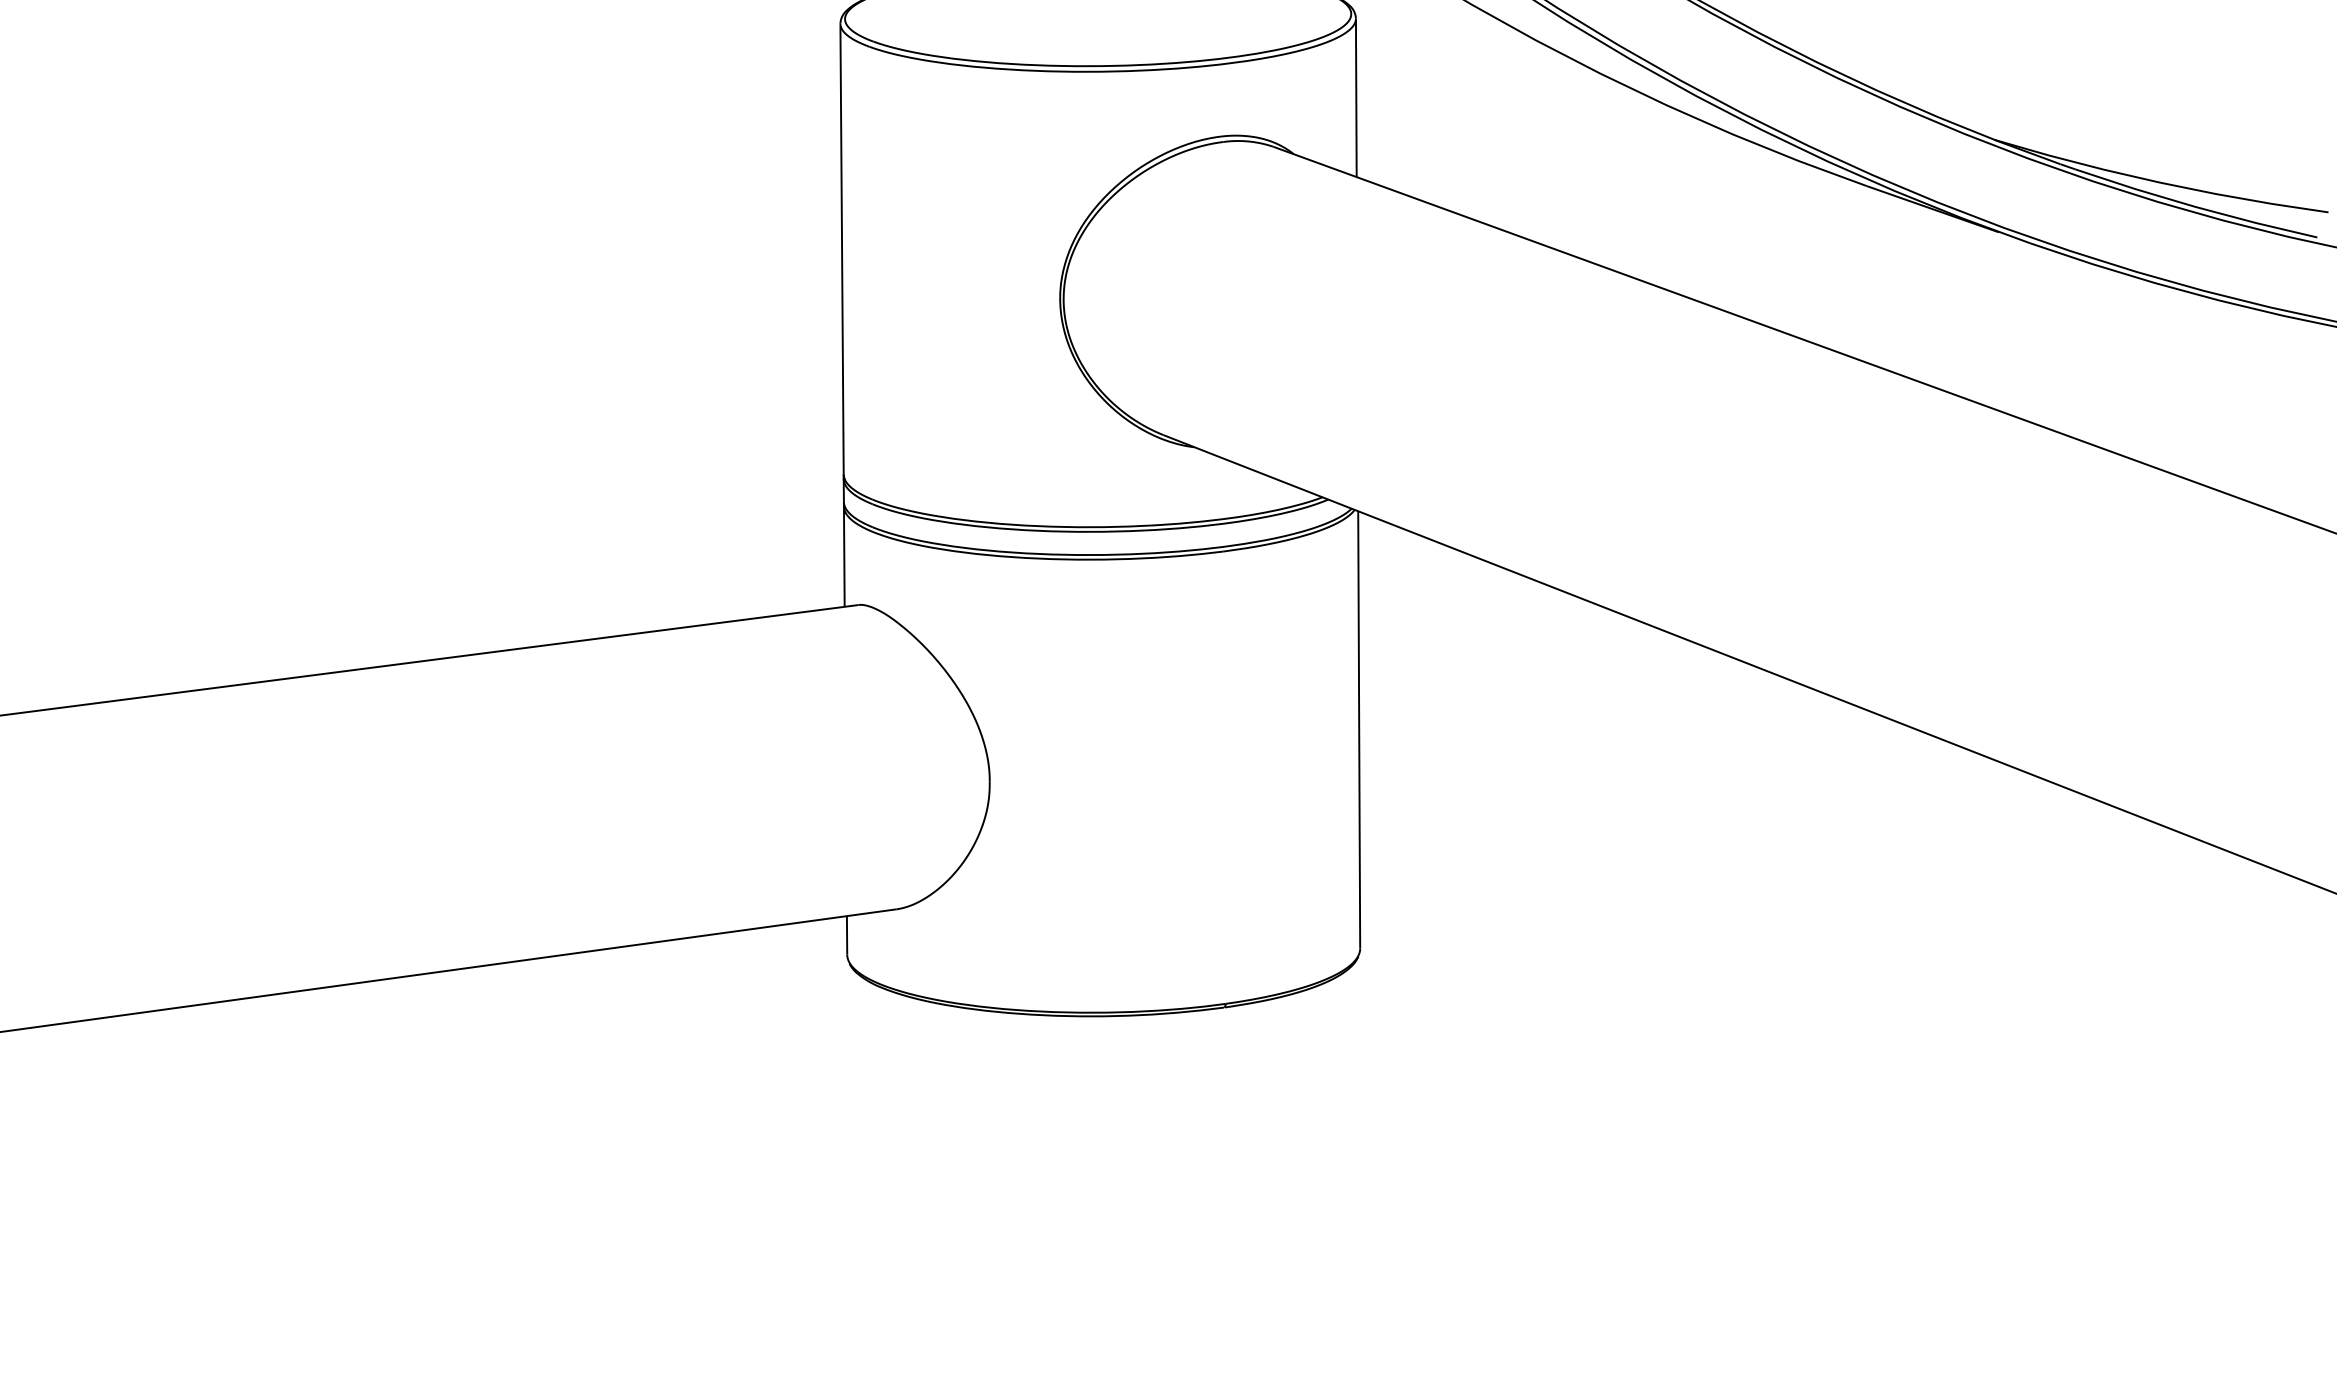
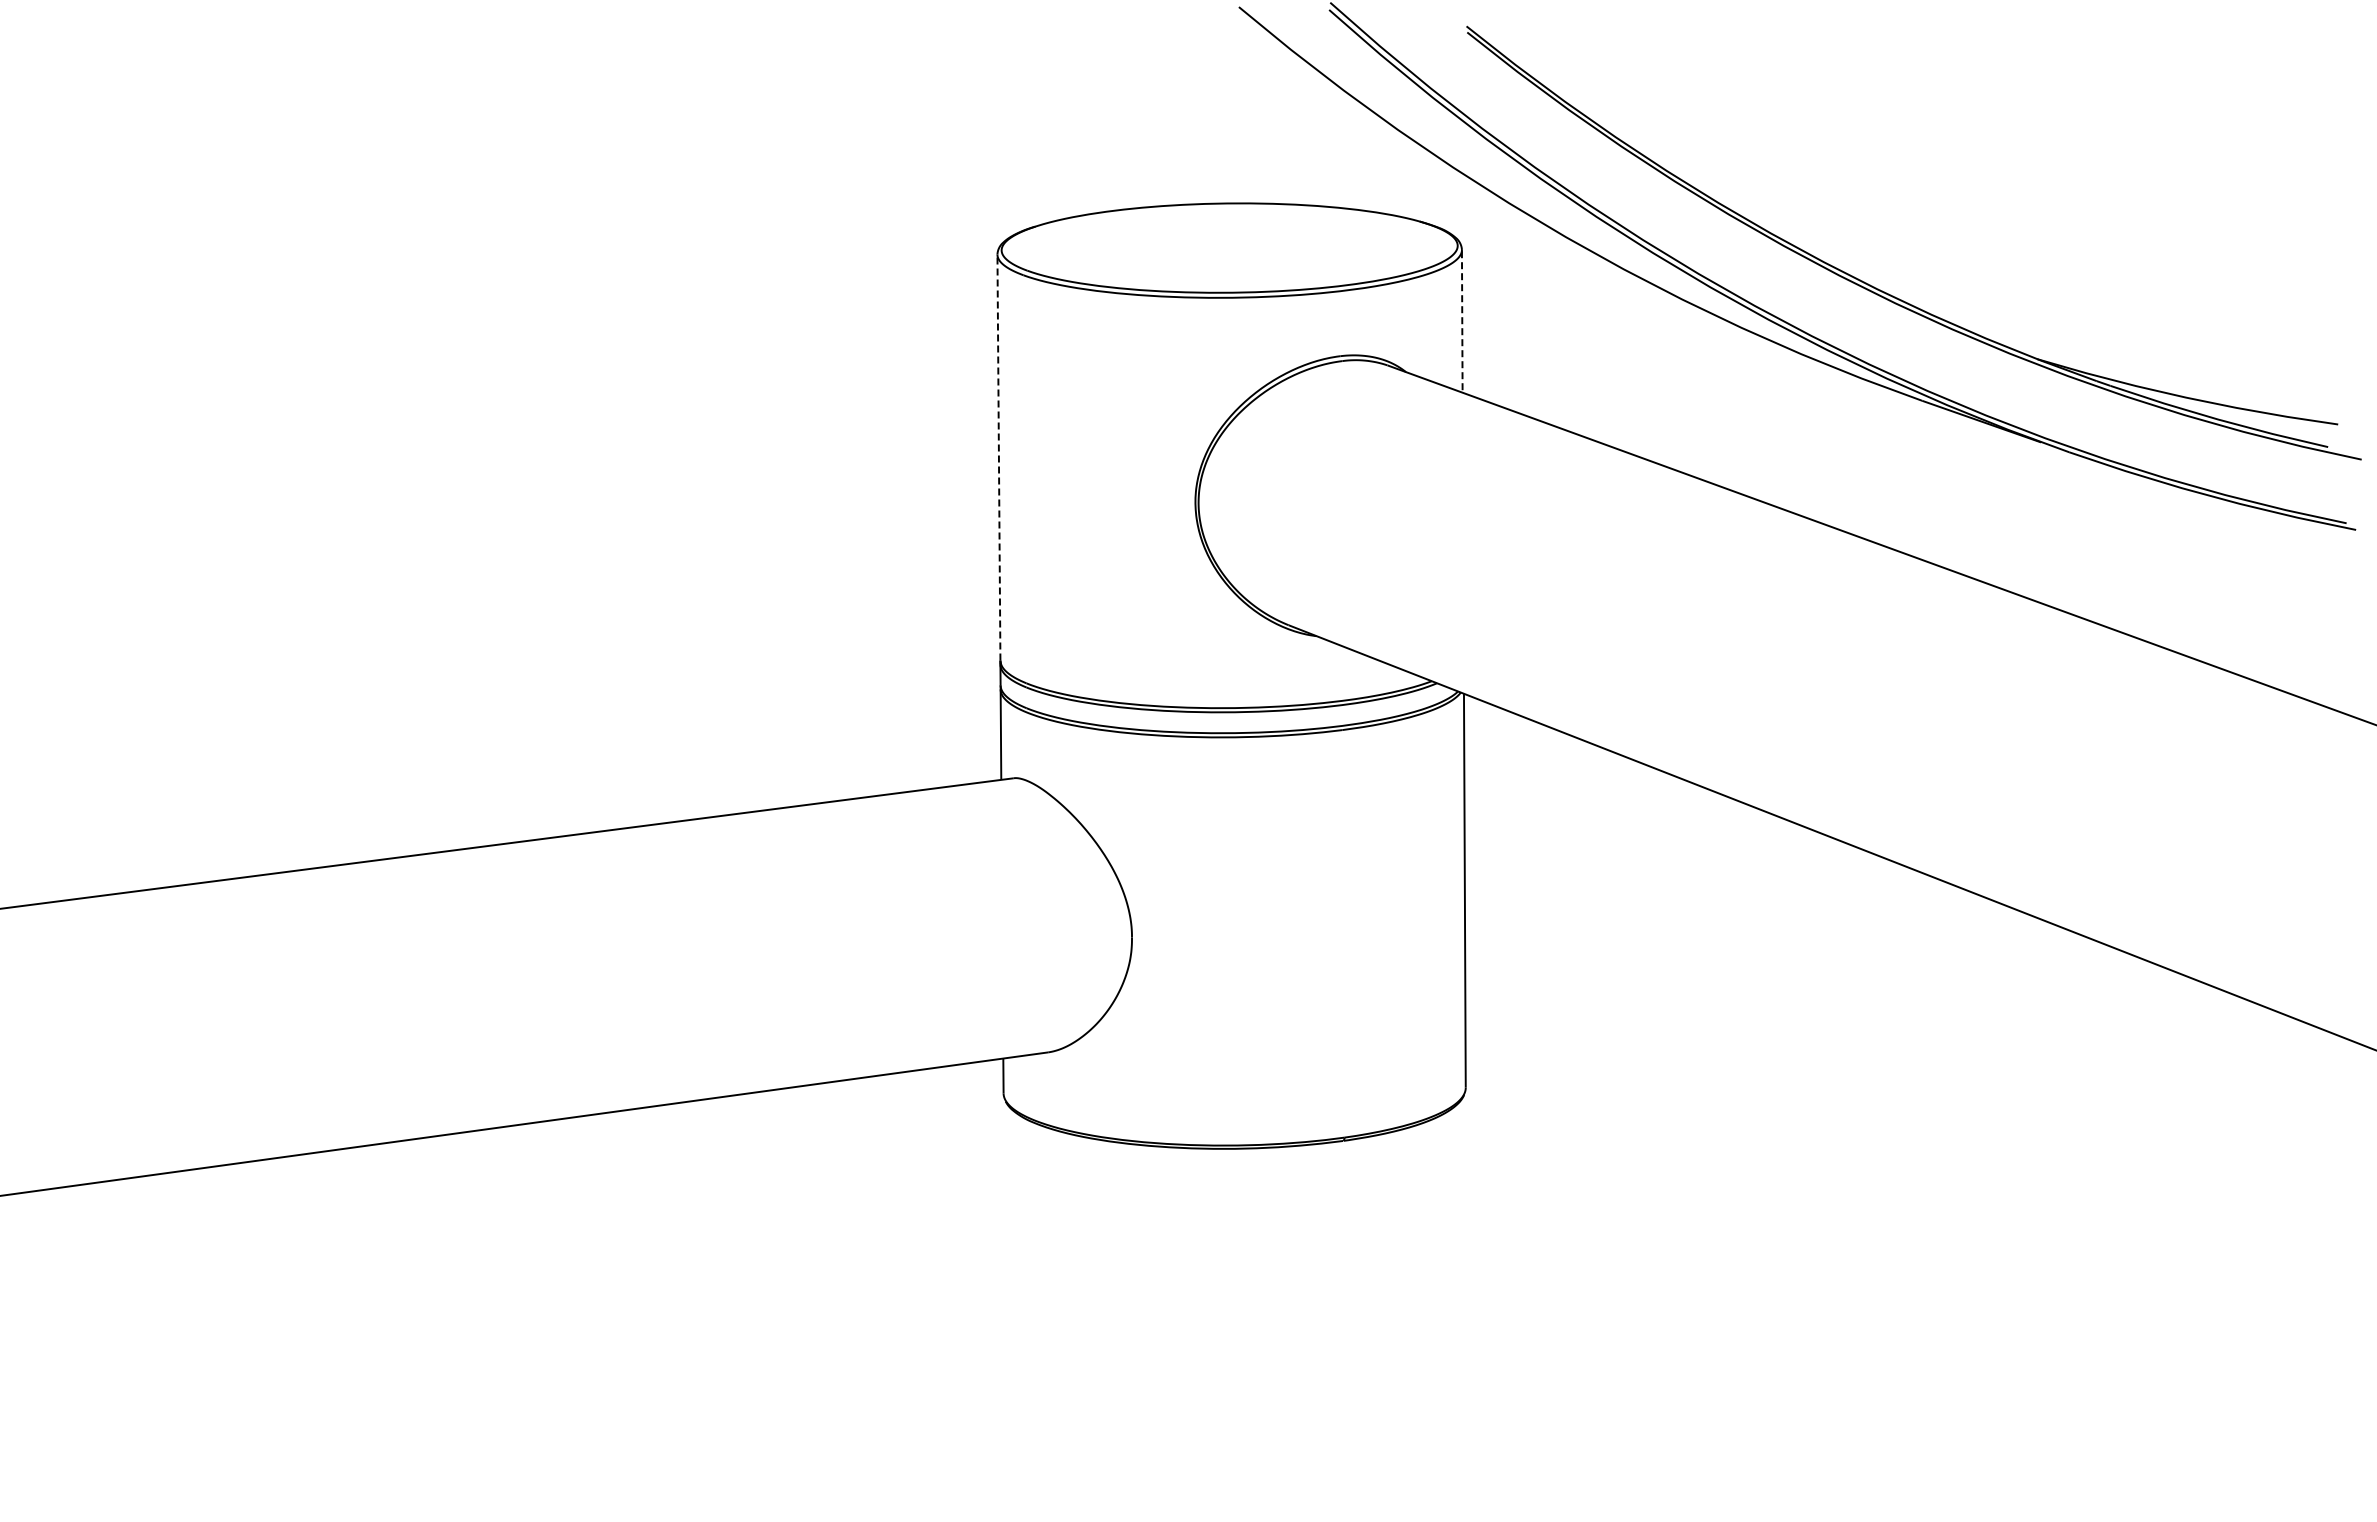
line: (1356, 98) -> (1462, 321), solid -> dashed
line: (841, 250) -> (998, 458), solid -> dashed

